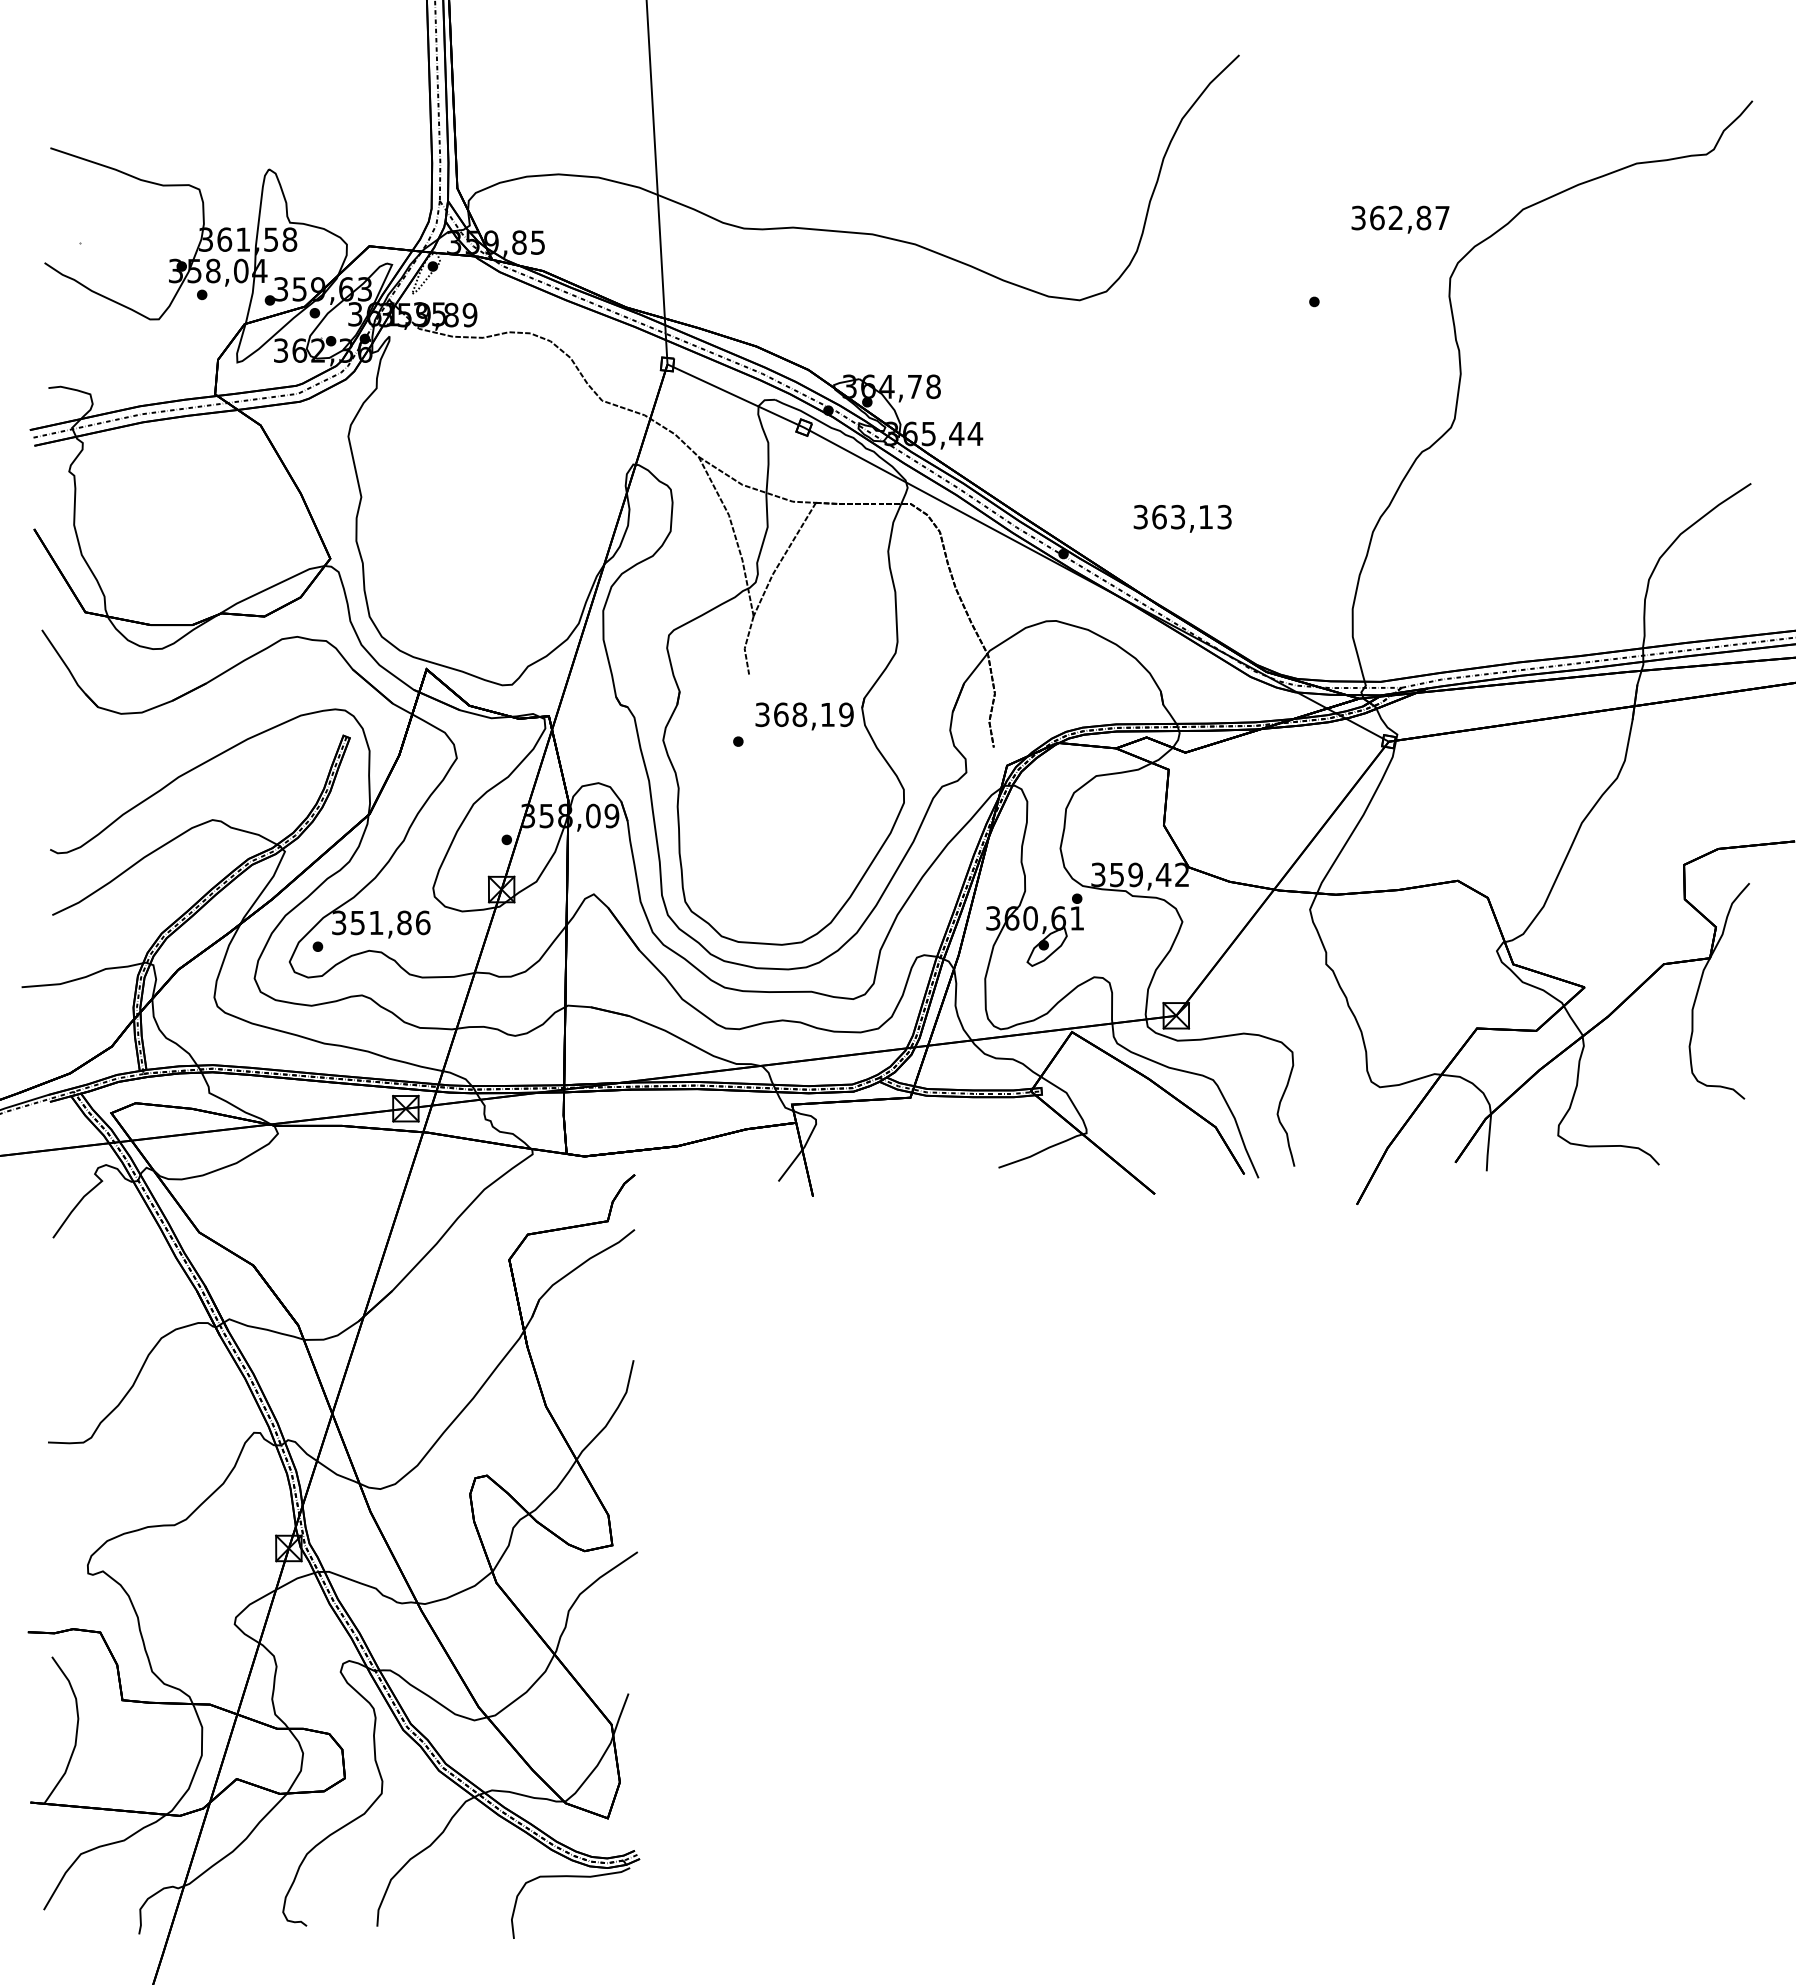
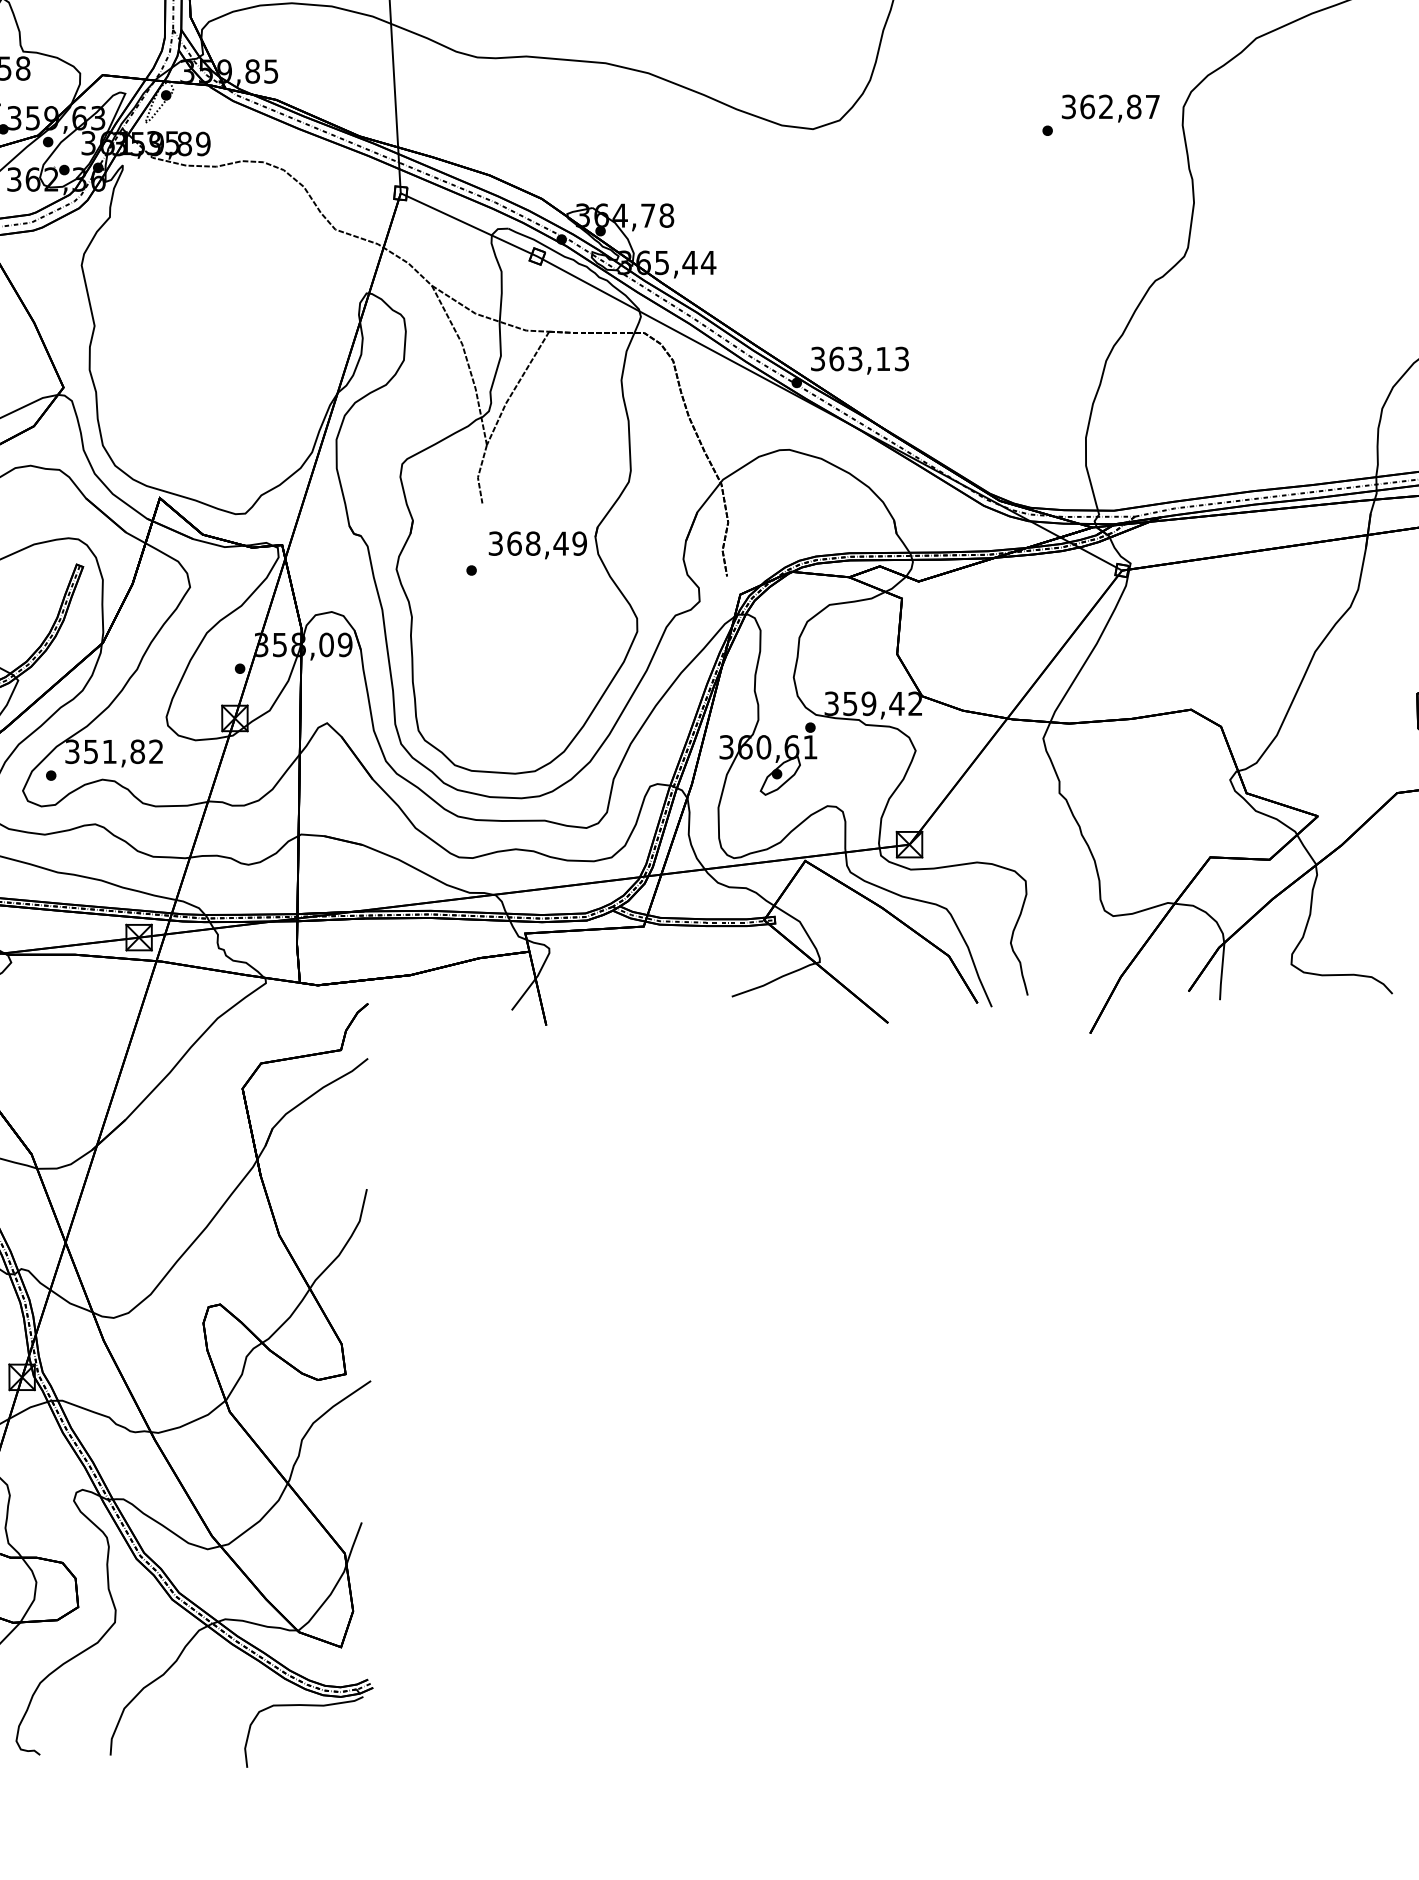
text: (1400, 219) -> (1110, 108), moved
text: (1182, 518) -> (859, 360), moved
text: (827, 714) -> (560, 543), 368,19 -> 368,49
text: (422, 922) -> (155, 751), 351,86 -> 351,82

